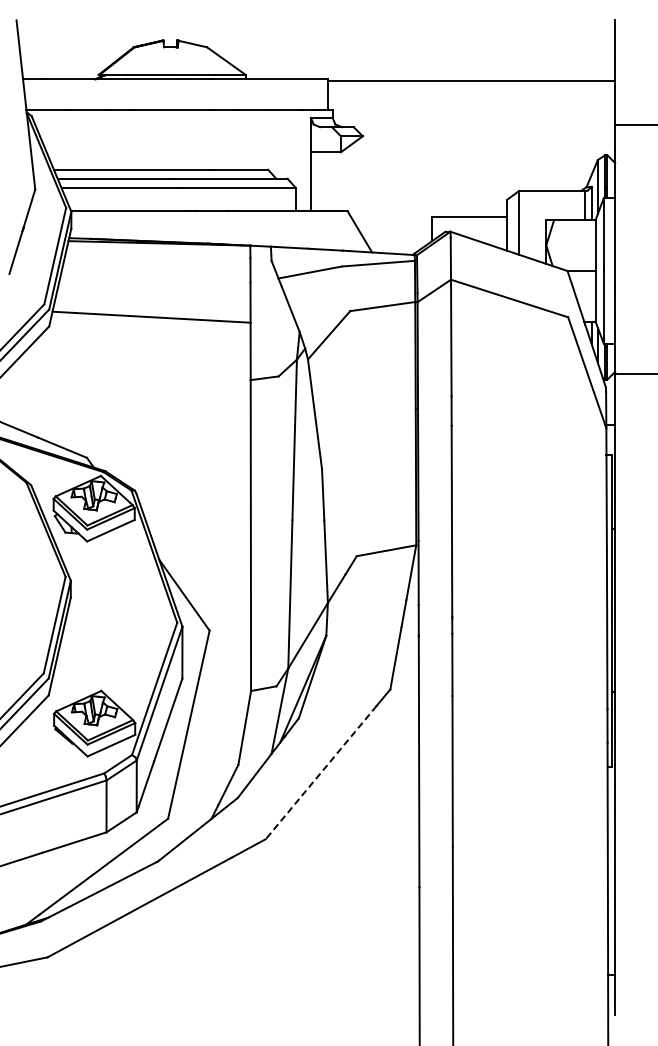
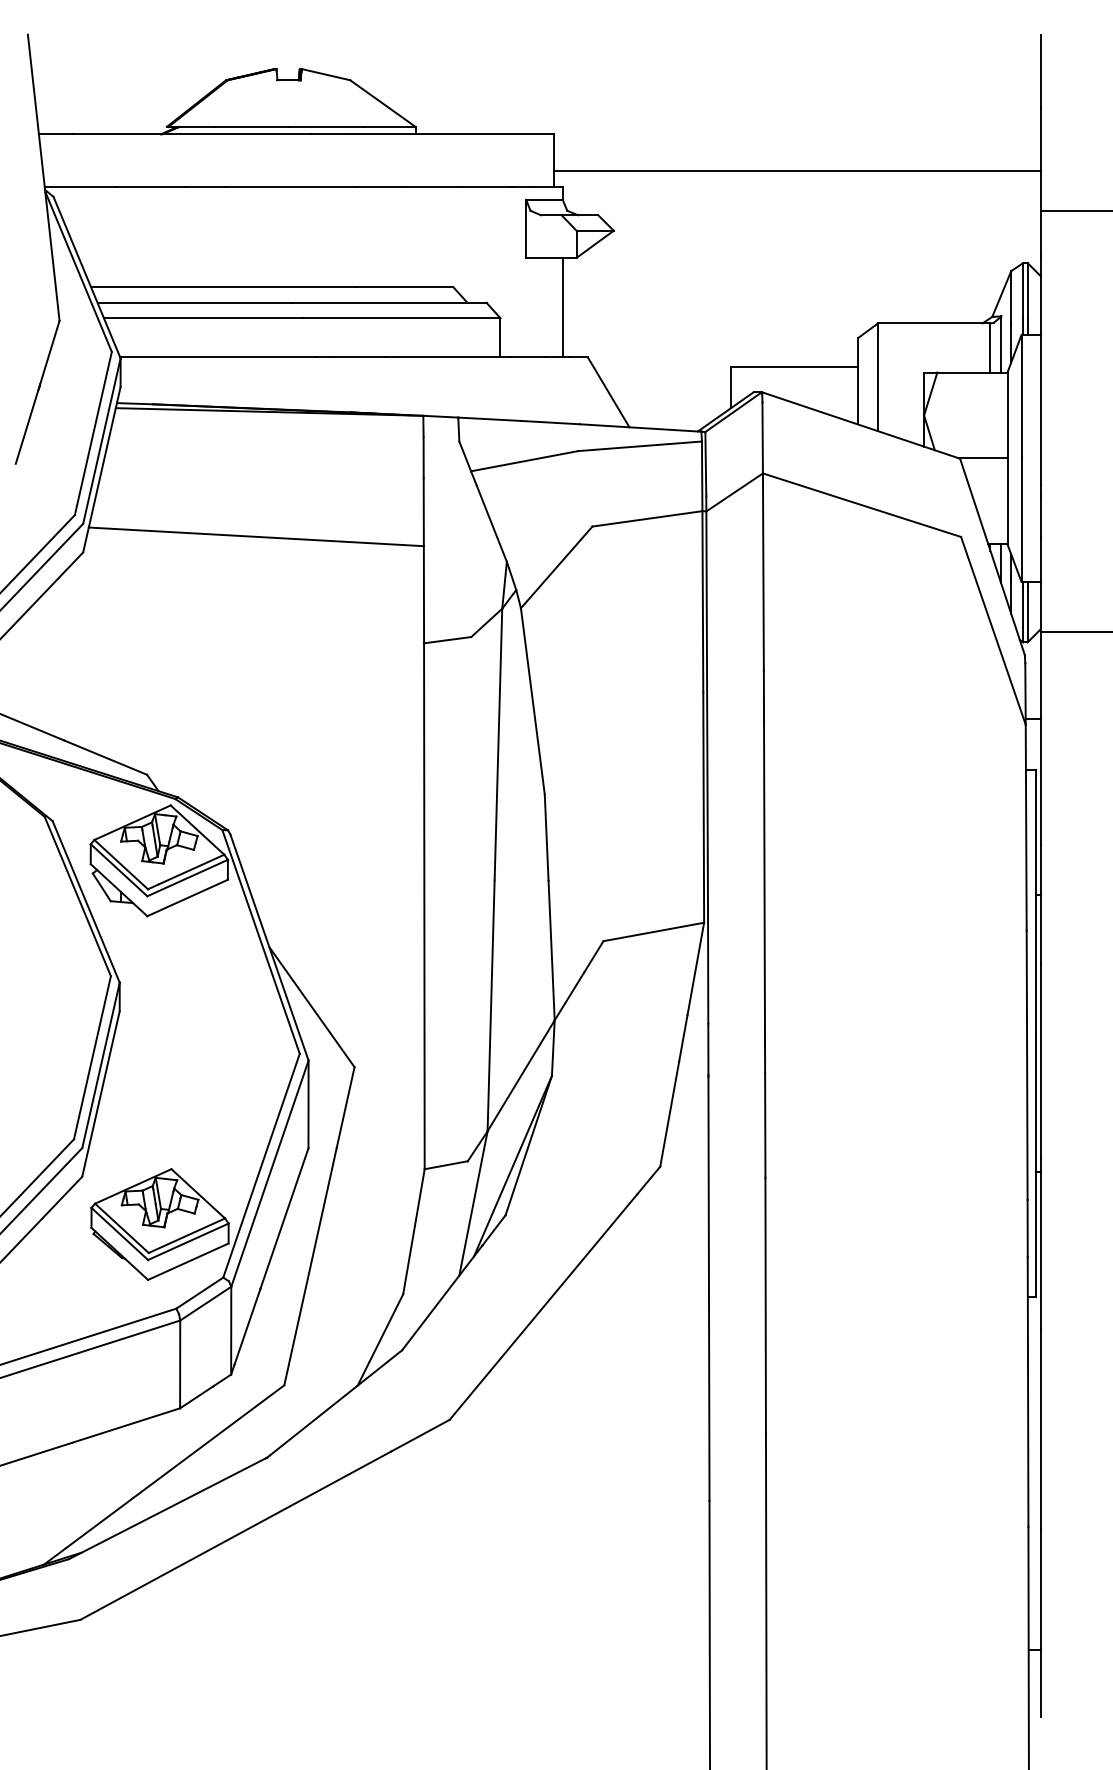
line: (471, 80) -> (797, 170), moved
line: (310, 181) -> (562, 307), moved
line: (321, 772) -> (543, 1307), dashed -> solid

